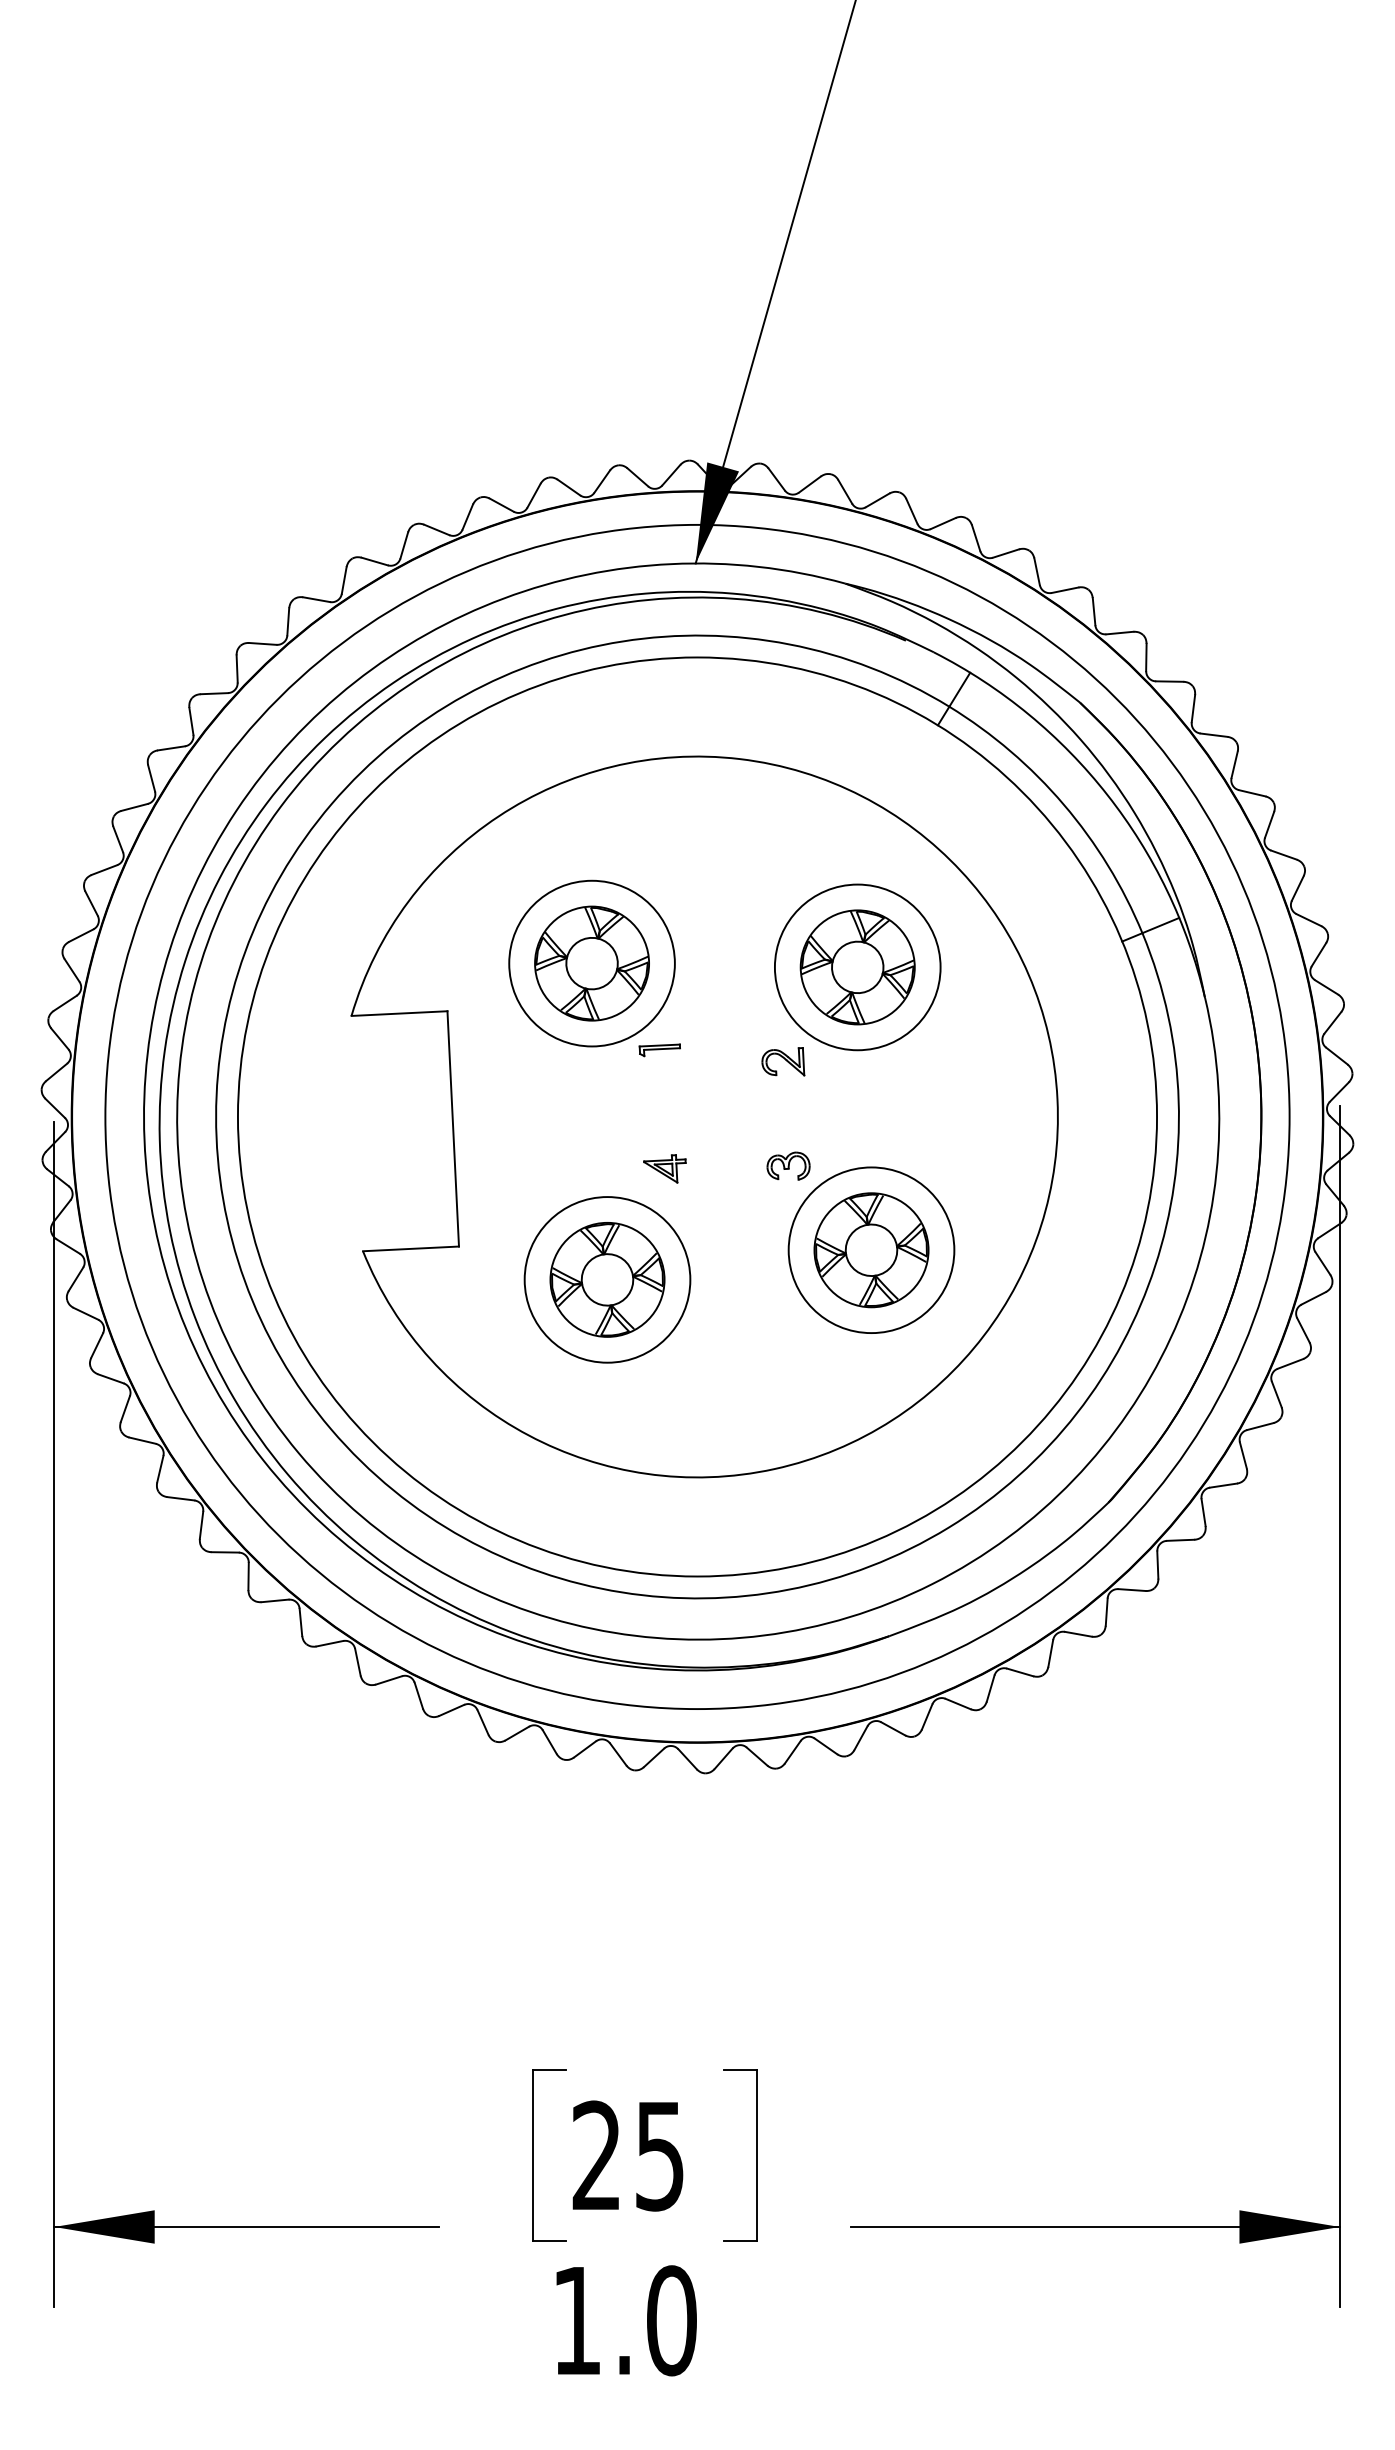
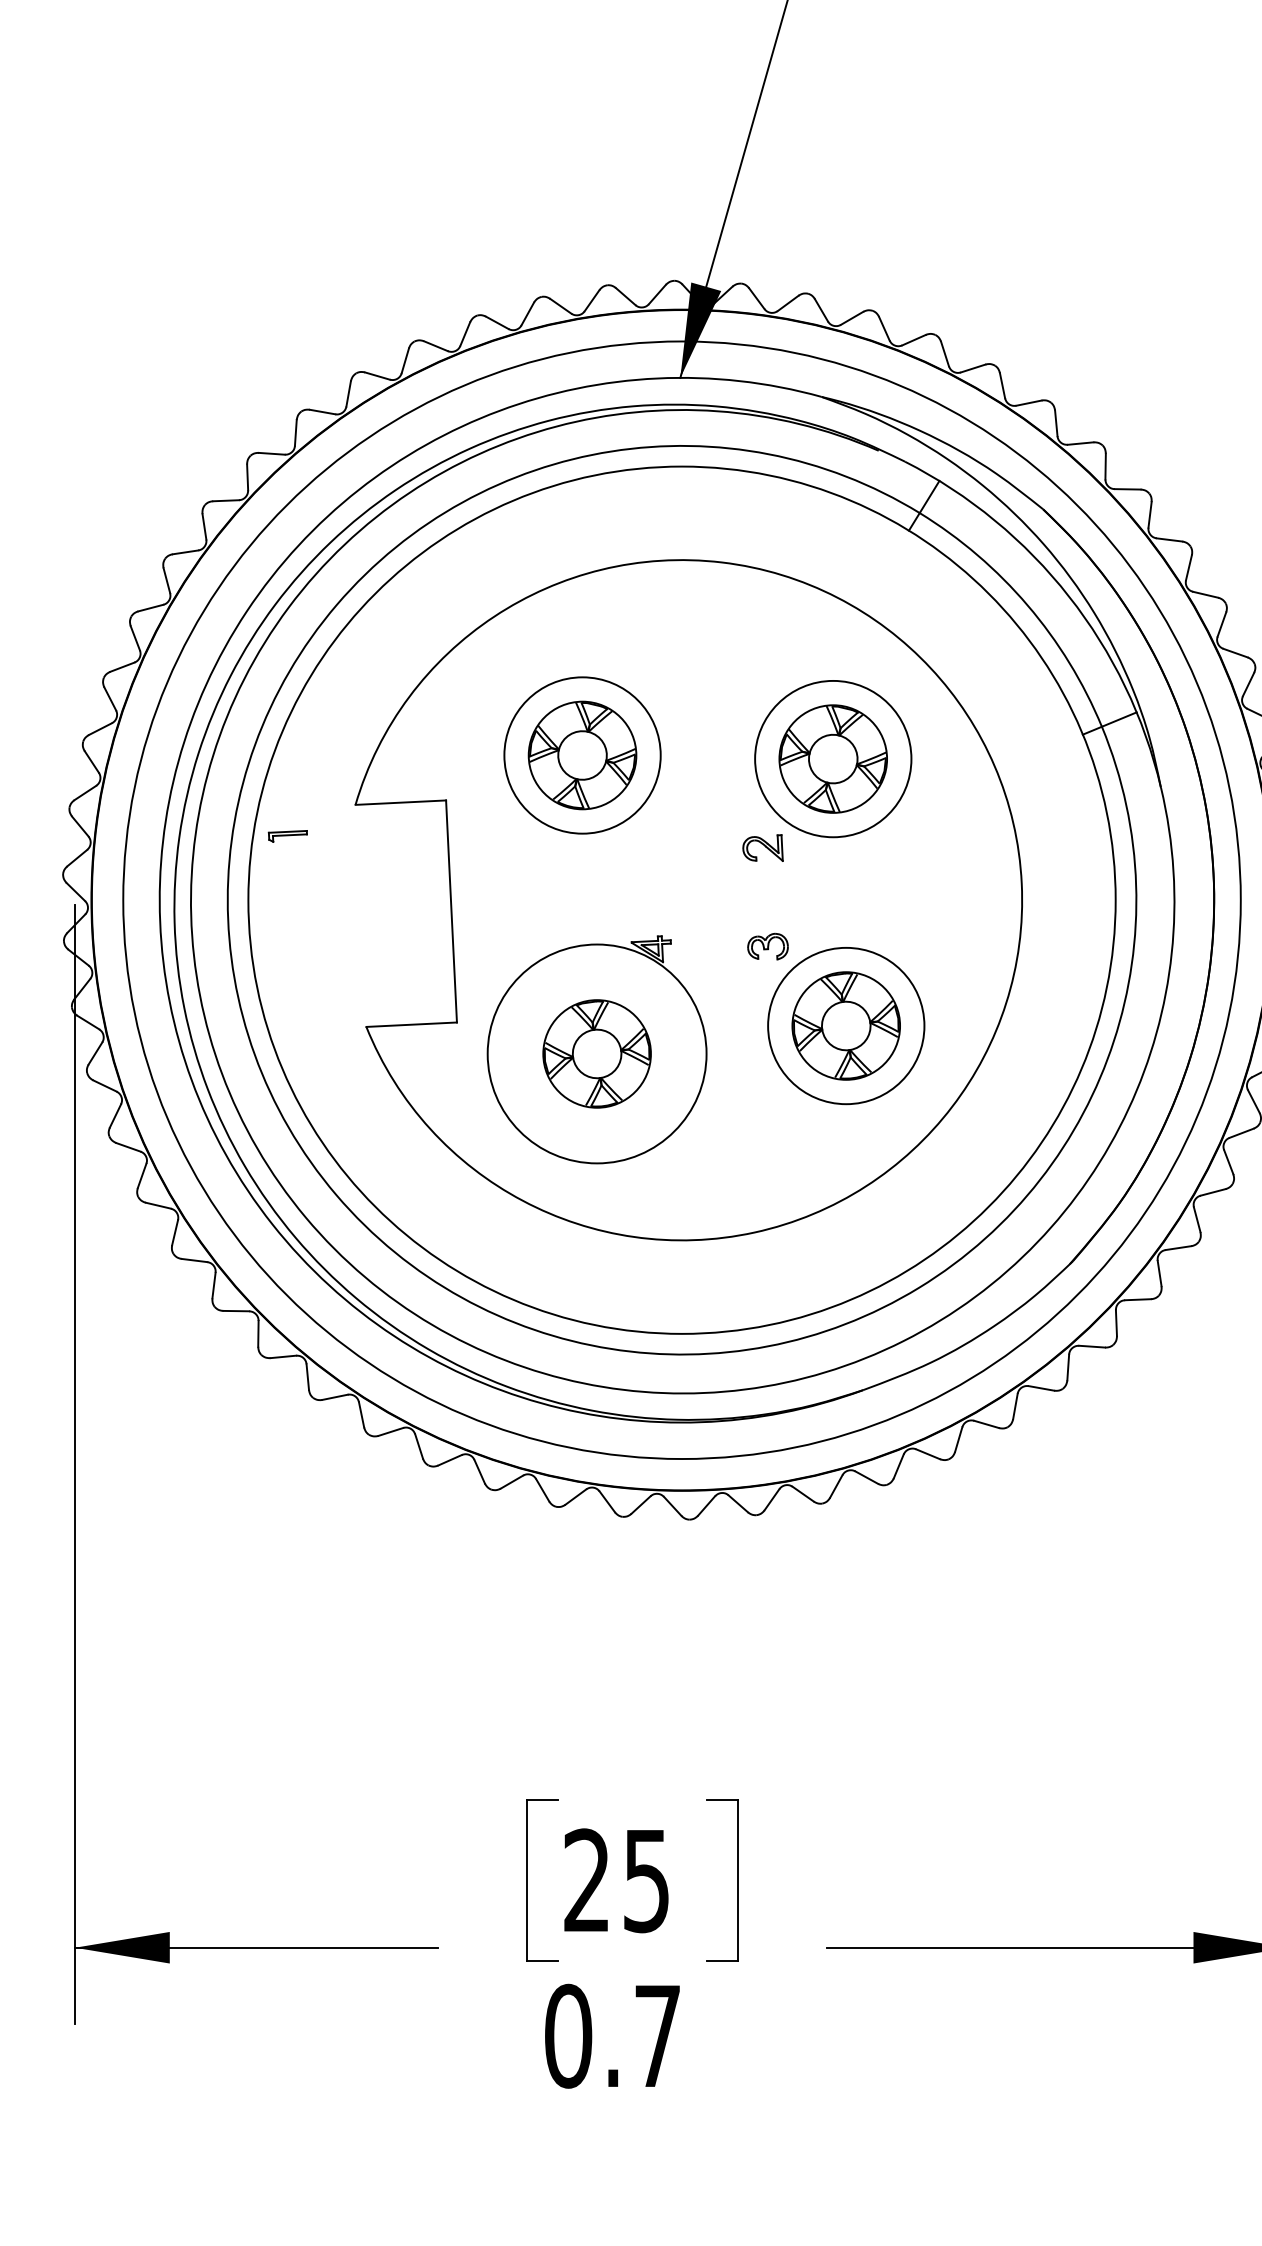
part: (659, 1050) -> (287, 836), moved
circle: (607, 1279) -> (597, 1053), size x1.4
text: (624, 2320) -> (613, 2035), 1.0 -> 0.7

